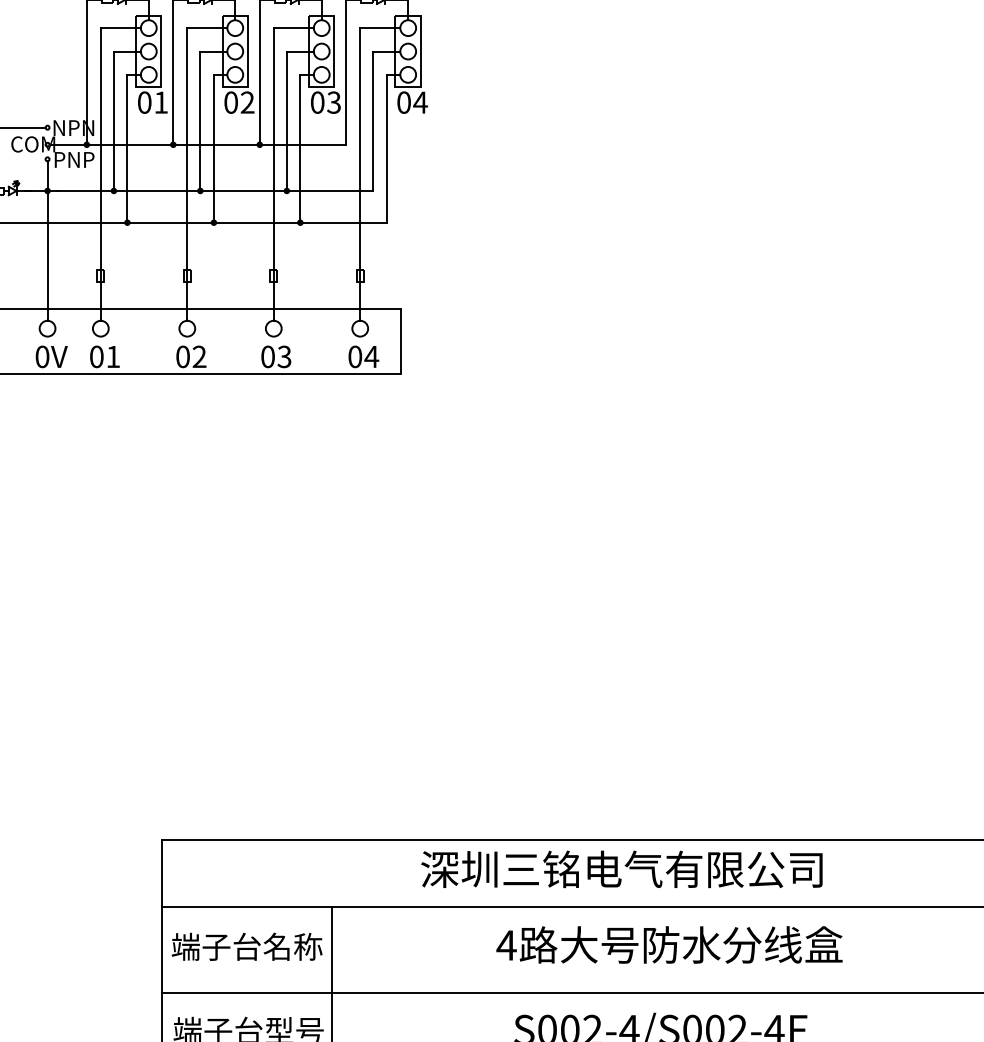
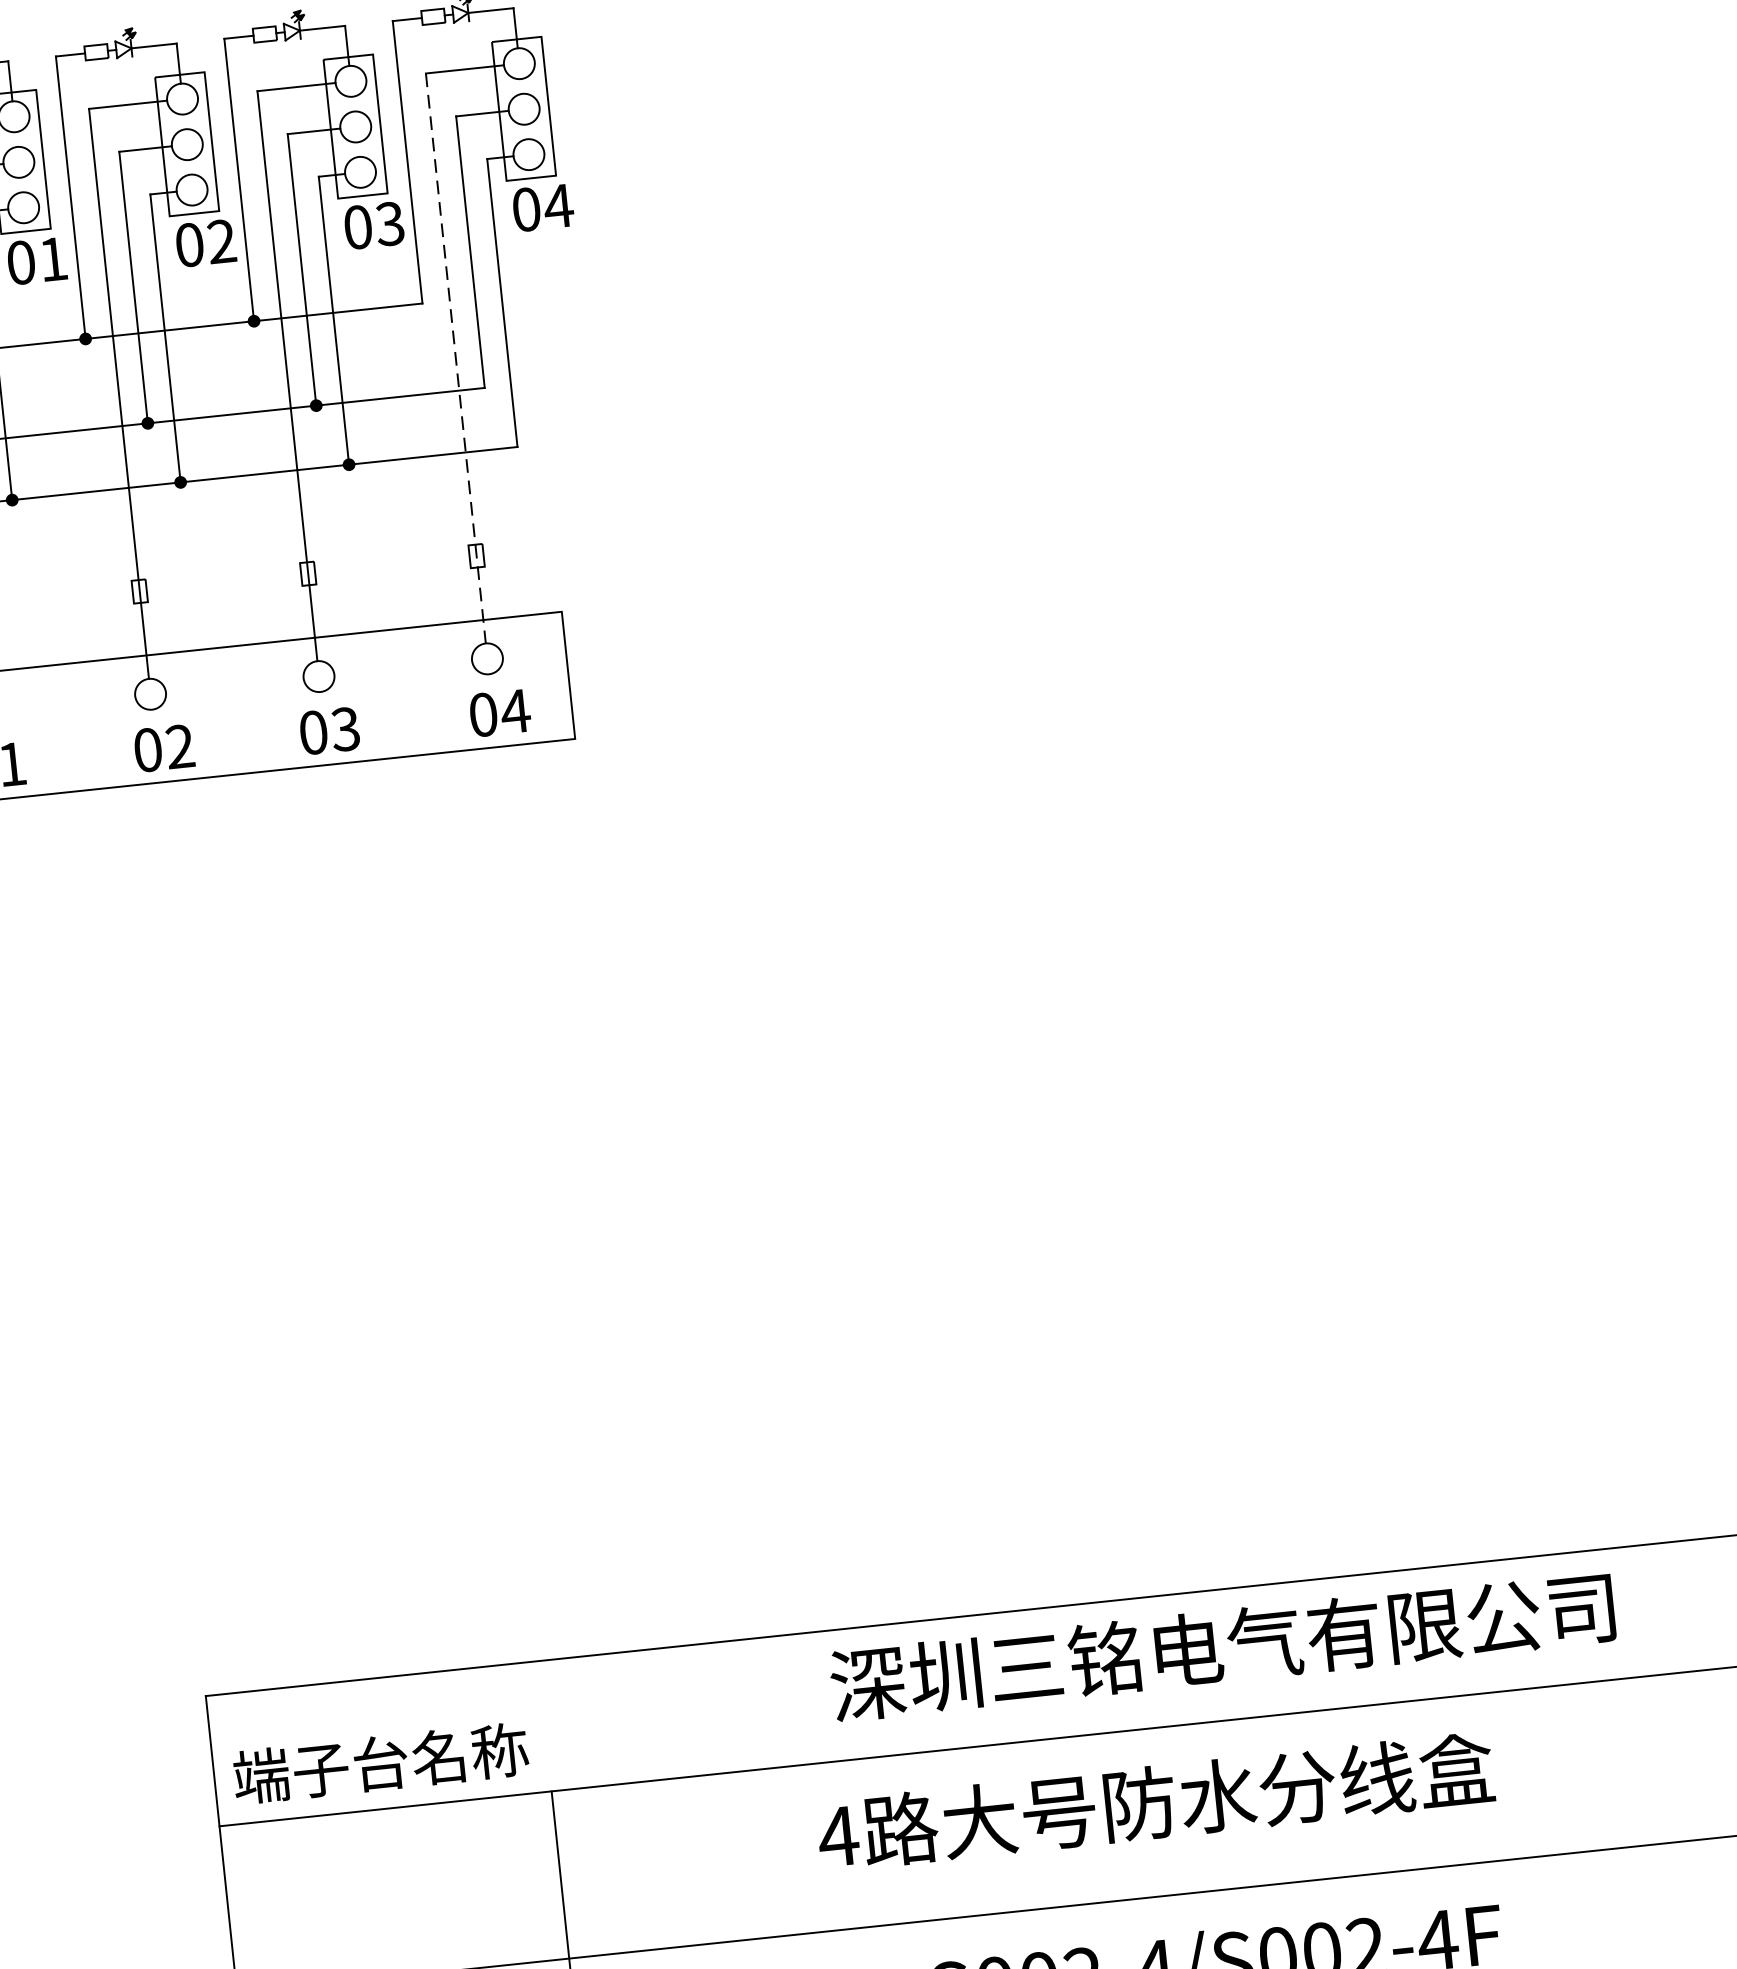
line: (360, 174) -> (456, 358), solid -> dashed
text: (621, 869) -> (1221, 1646), moved
text: (669, 944) -> (1155, 1801), moved
text: (246, 946) -> (379, 1762), moved

